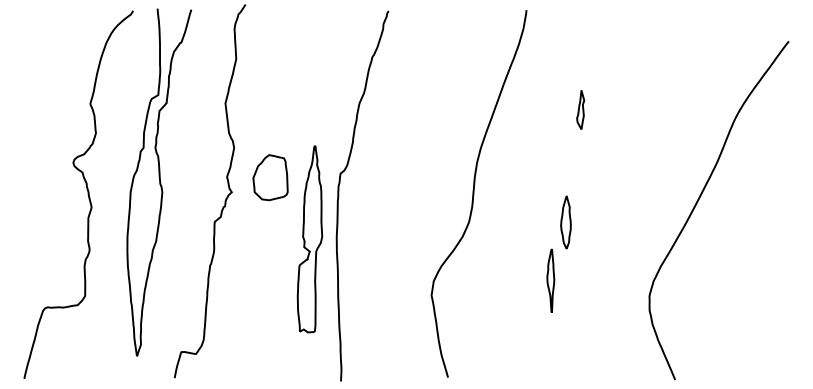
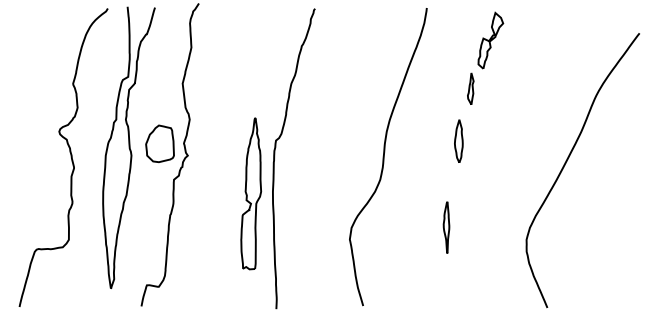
part: (605, 50) -> (490, 40), added
part: (270, 177) -> (160, 143), moved
part: (565, 222) -> (458, 141), moved

